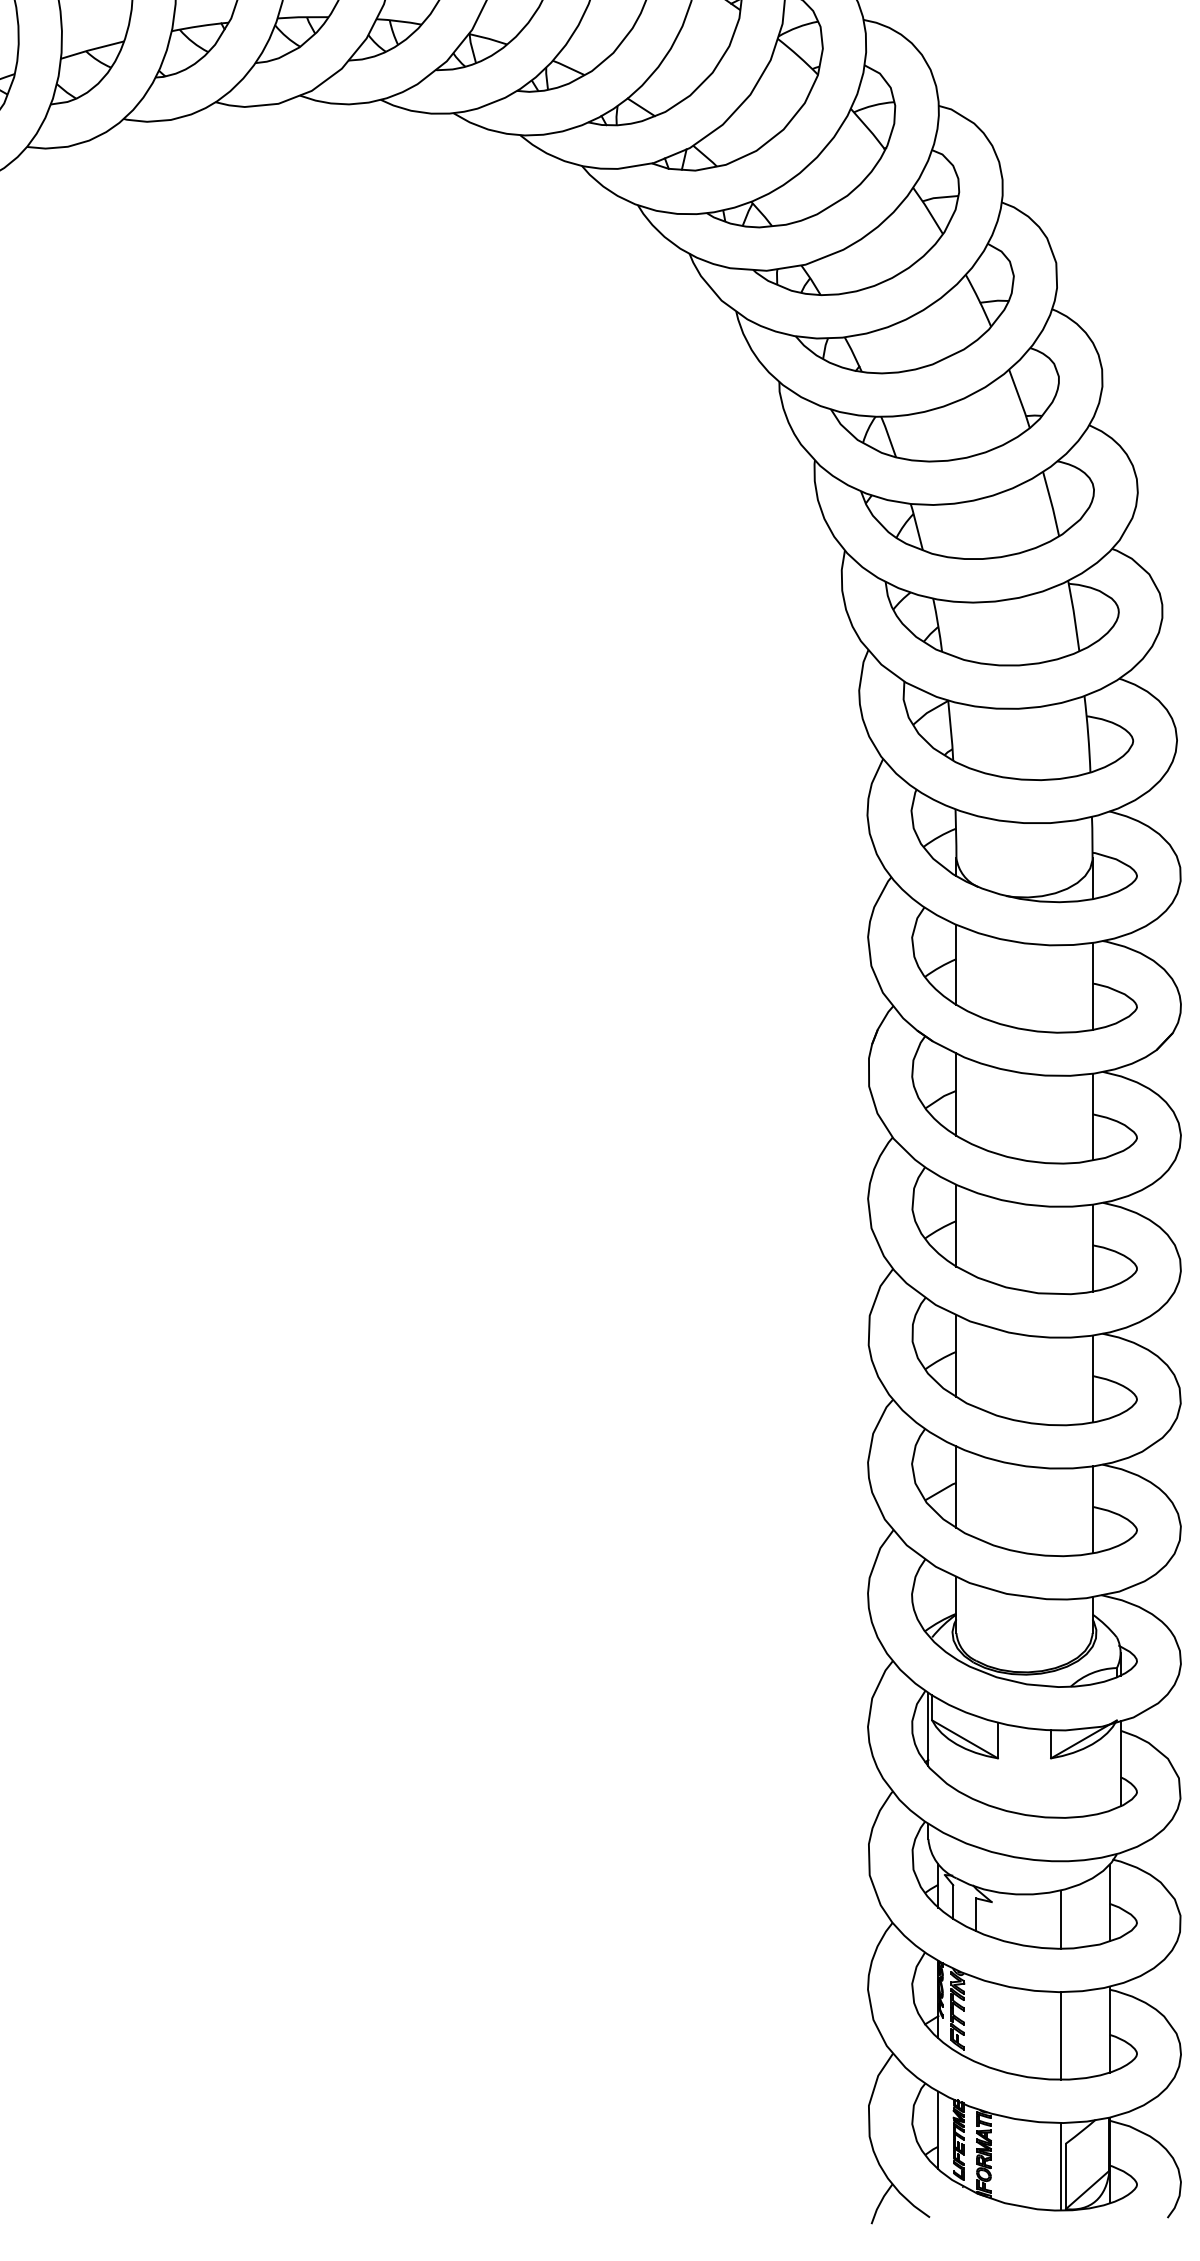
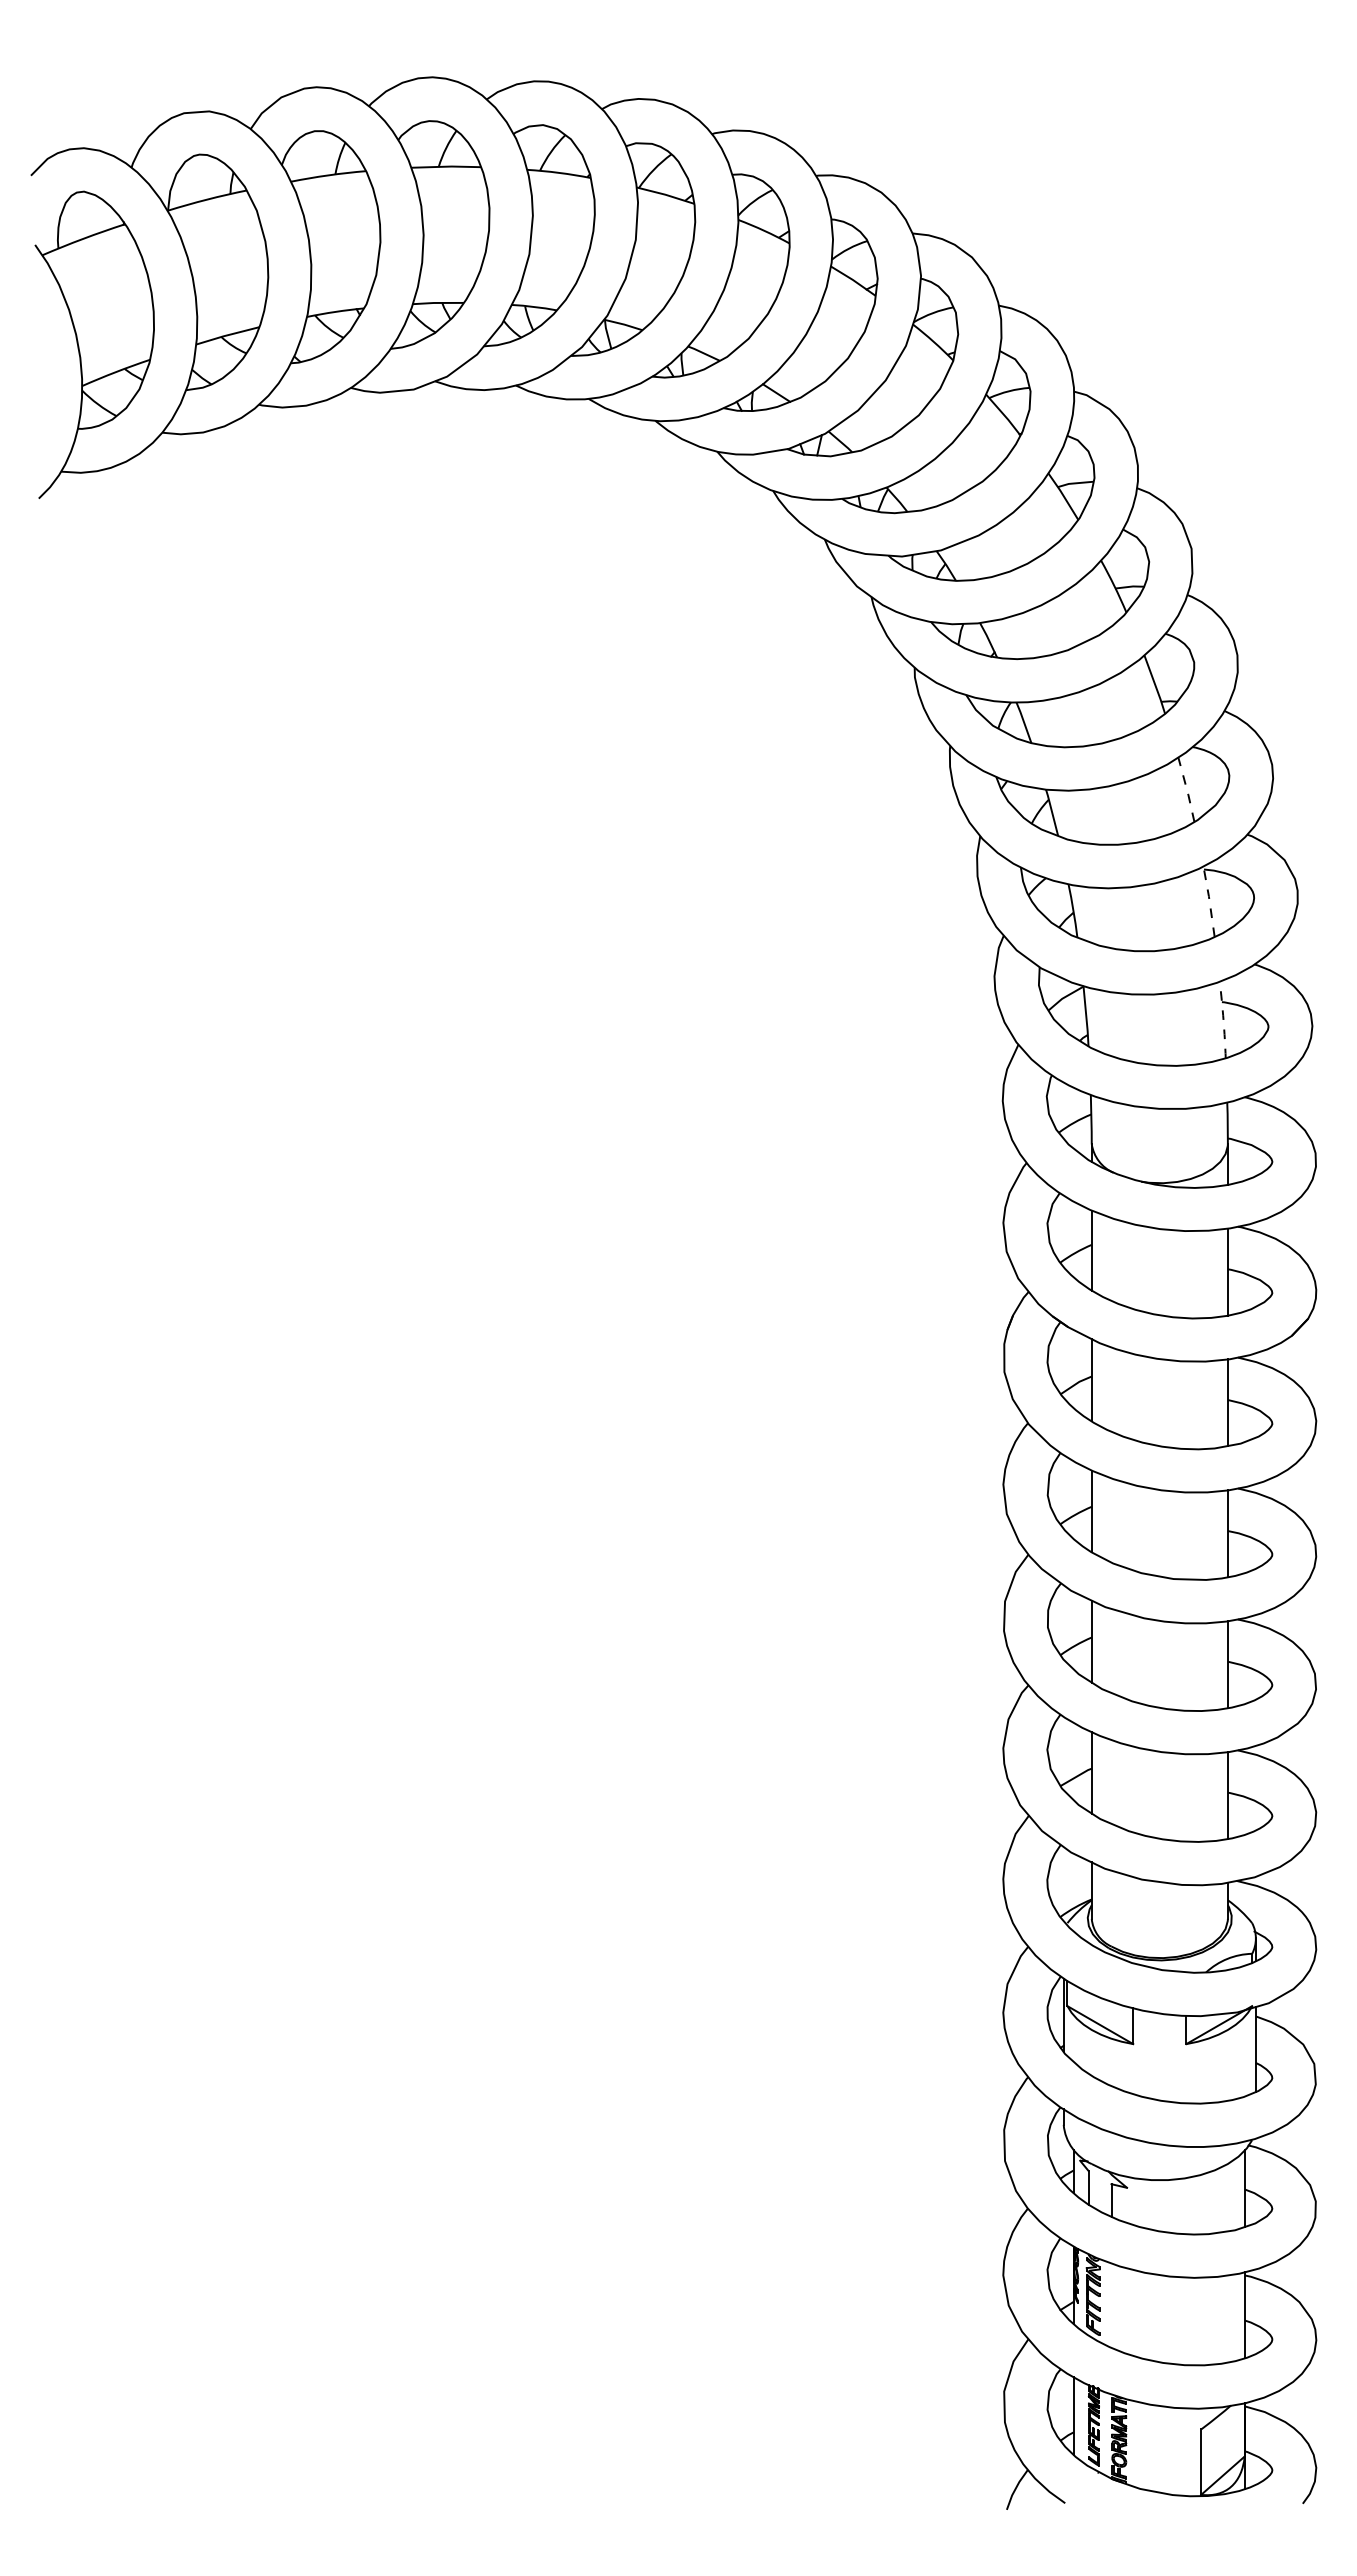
line: (1052, 504) -> (1187, 790), solid -> dashed
line: (1074, 615) -> (1209, 901), solid -> dashed
arc: (1088, 733) -> (1223, 1019), solid -> dashed
line: (1061, 1919) -> (1196, 2205), removed
line: (1061, 2035) -> (1196, 2321), removed
line: (1061, 2166) -> (1196, 2452), removed

